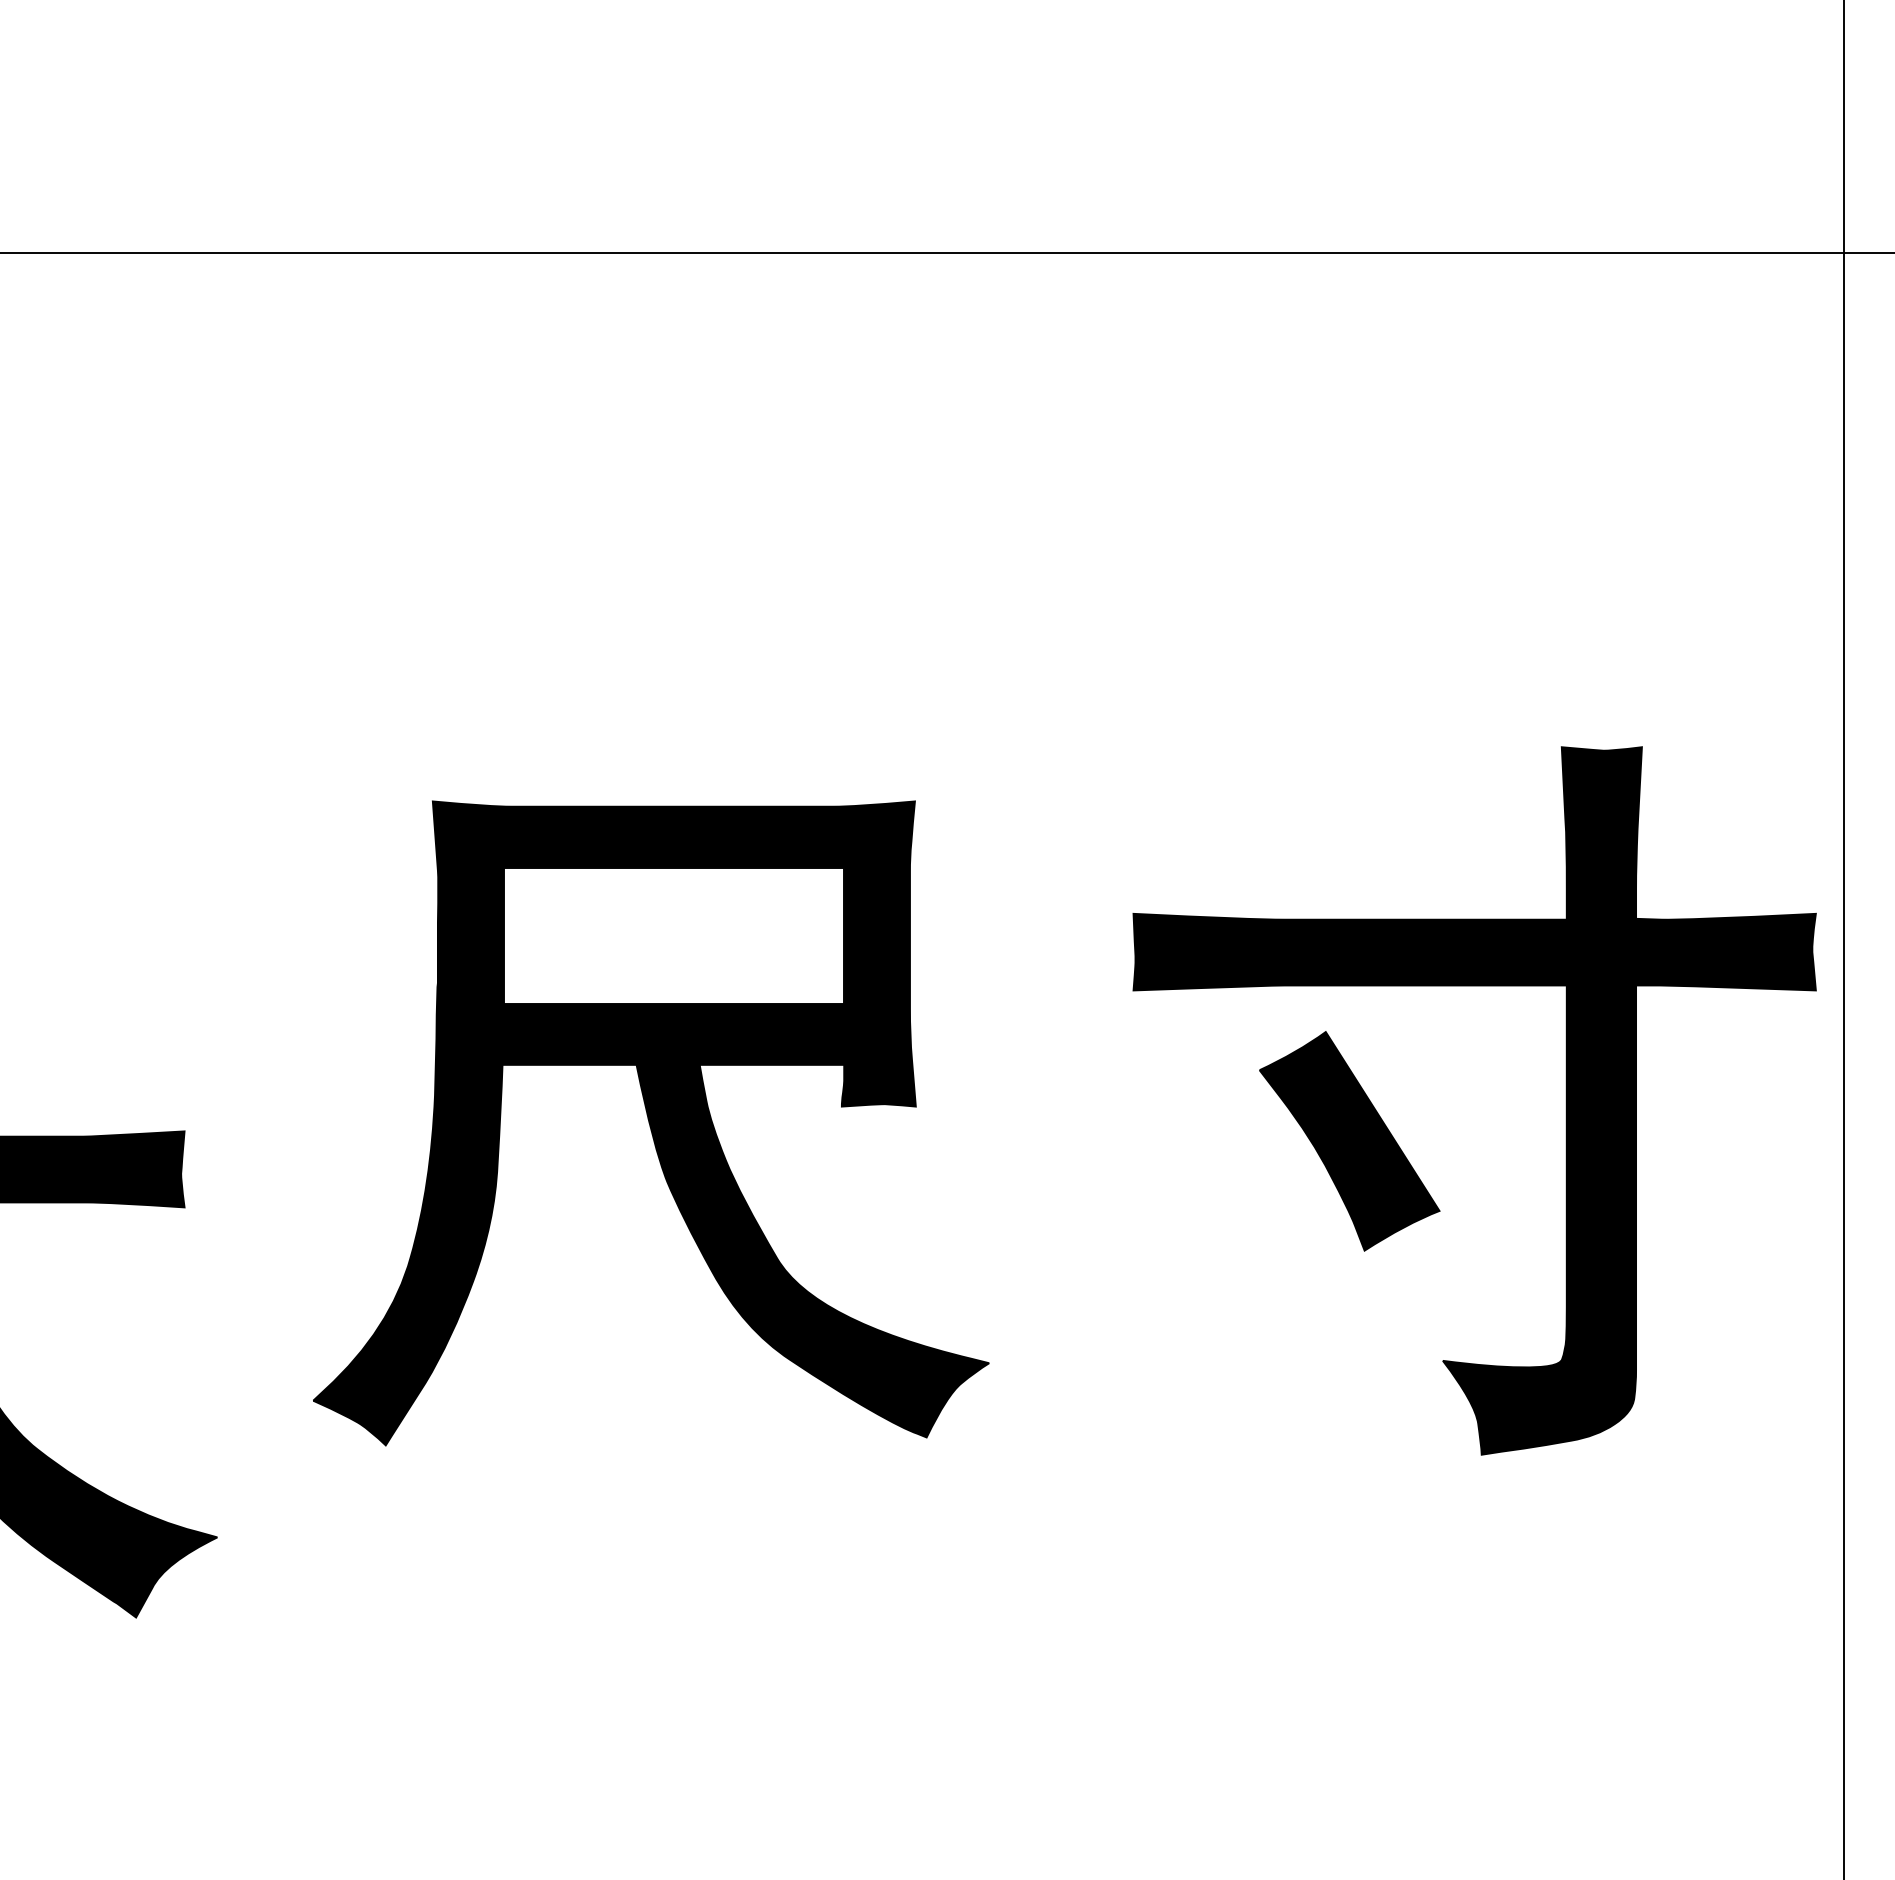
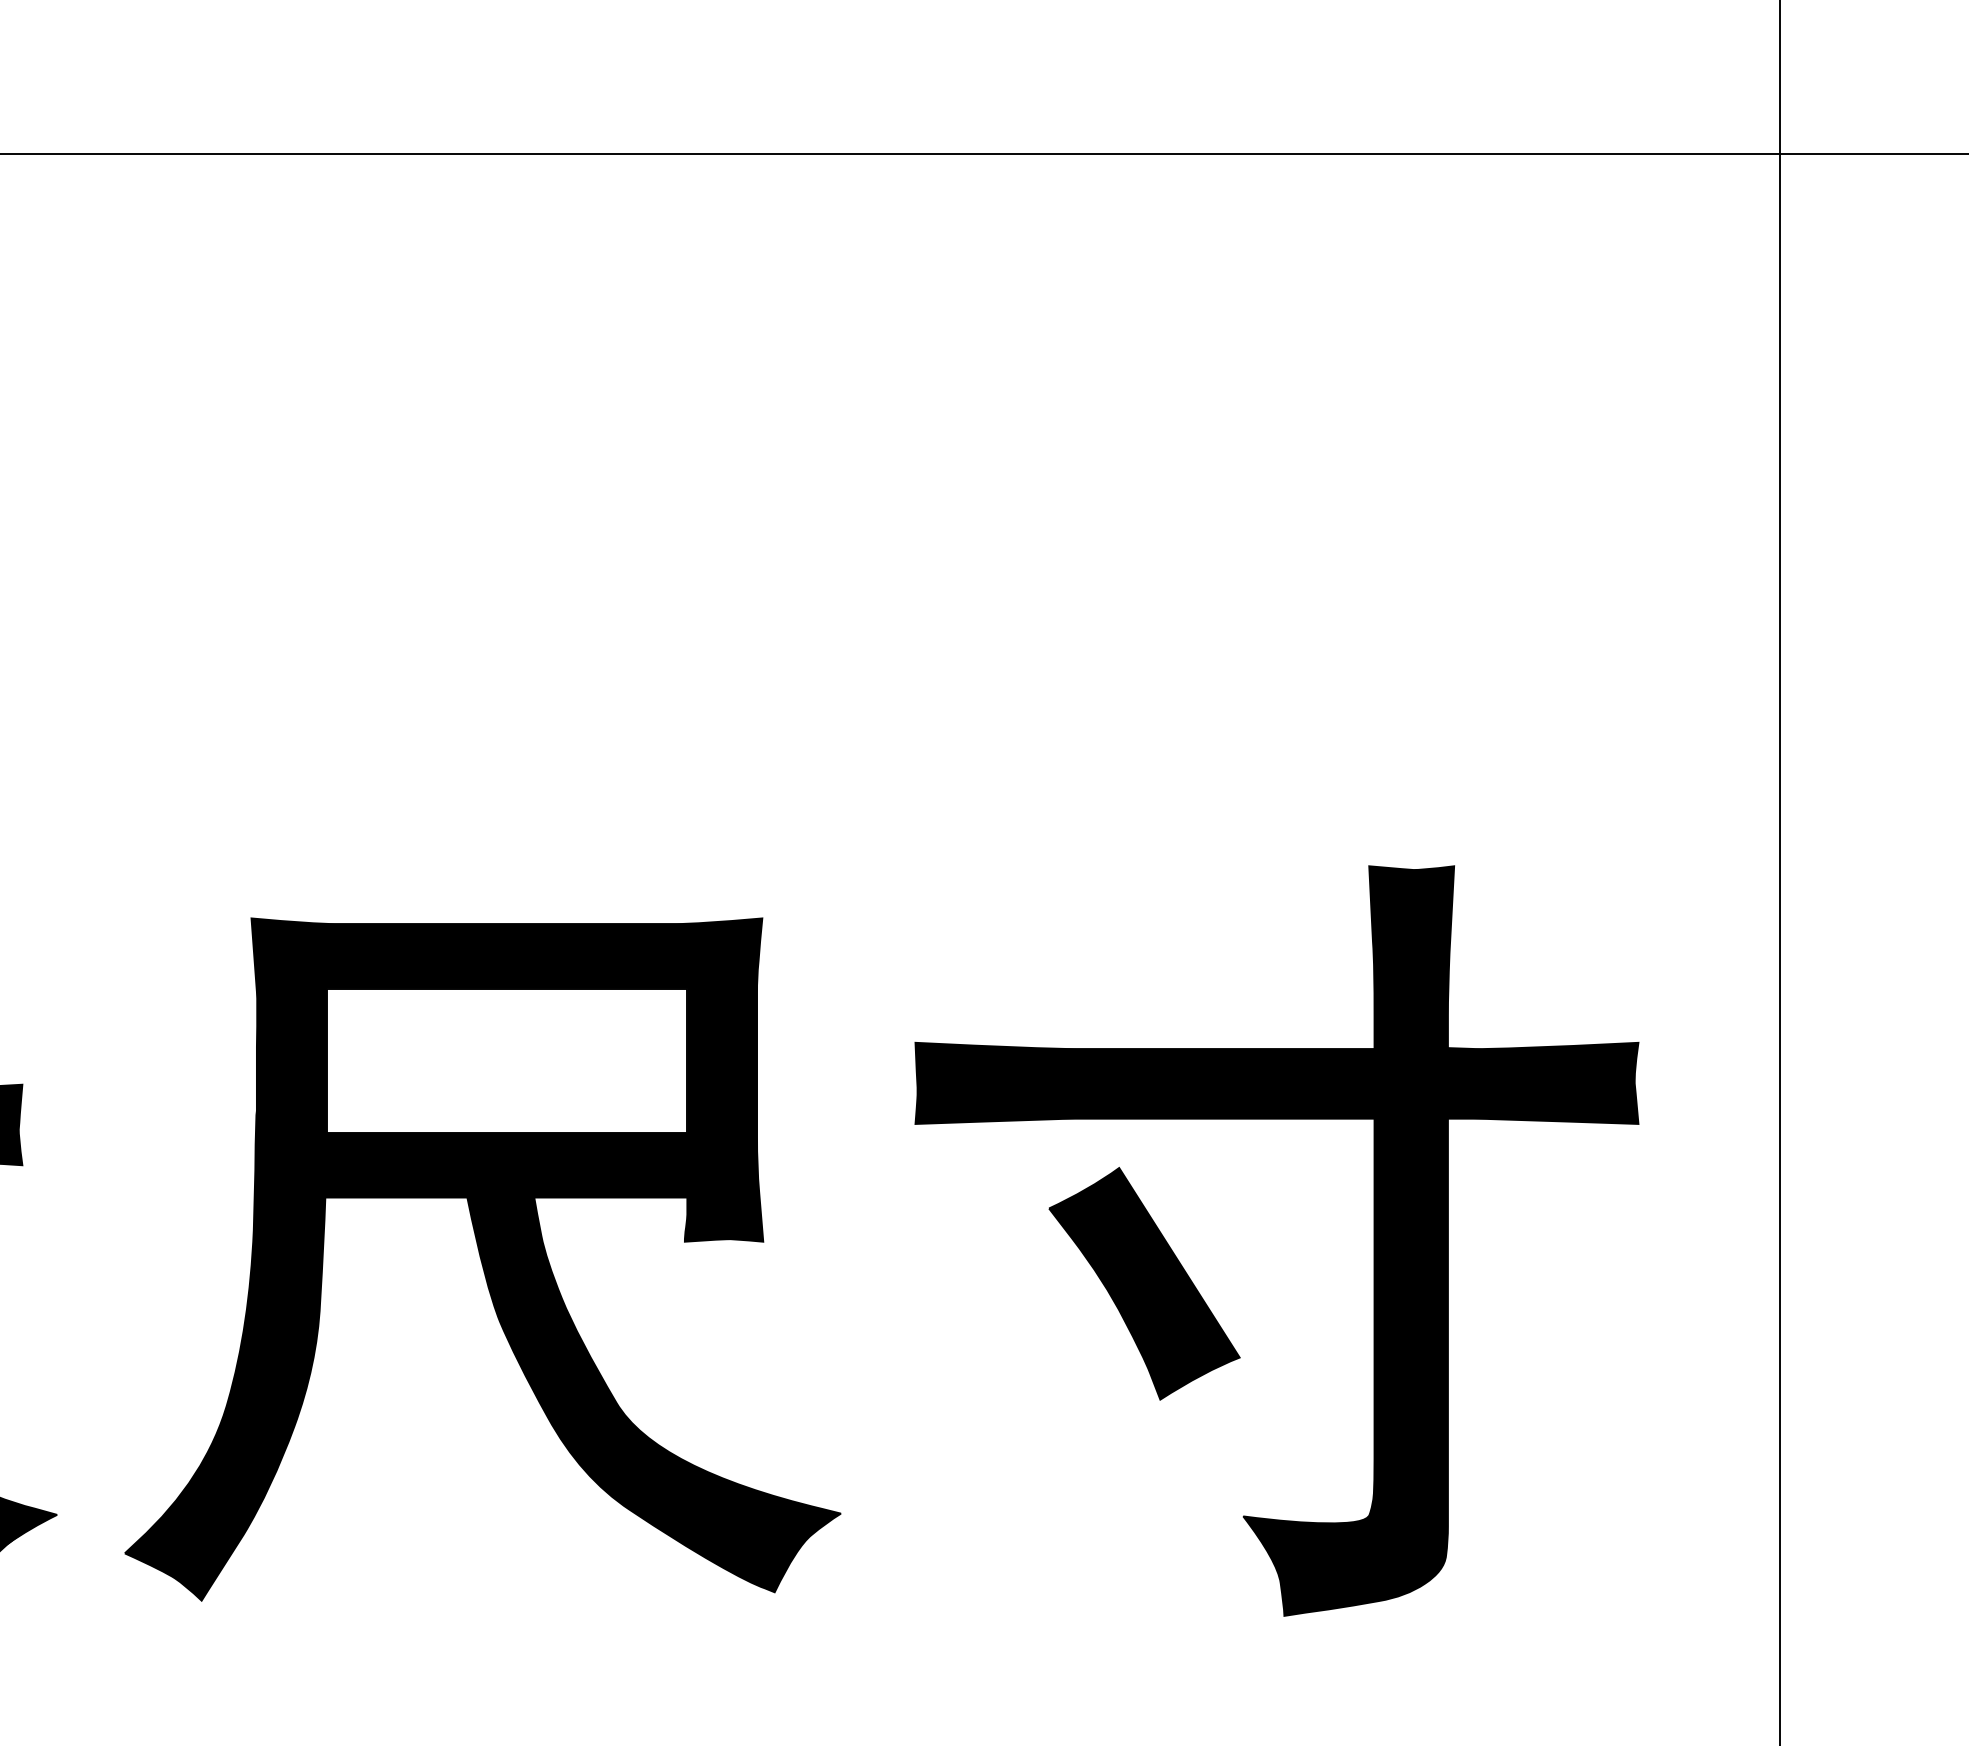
part: (651, 1123) -> (483, 1259), moved
part: (1402, 1150) -> (1200, 1293), moved

